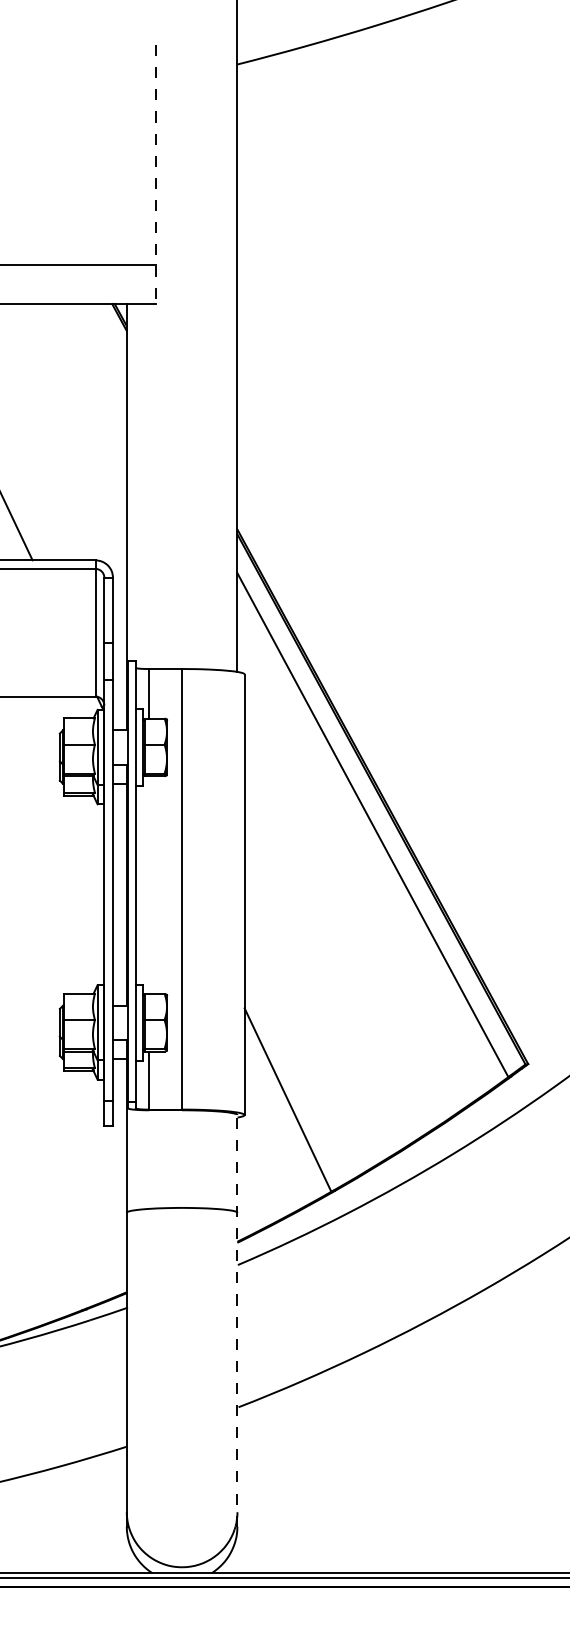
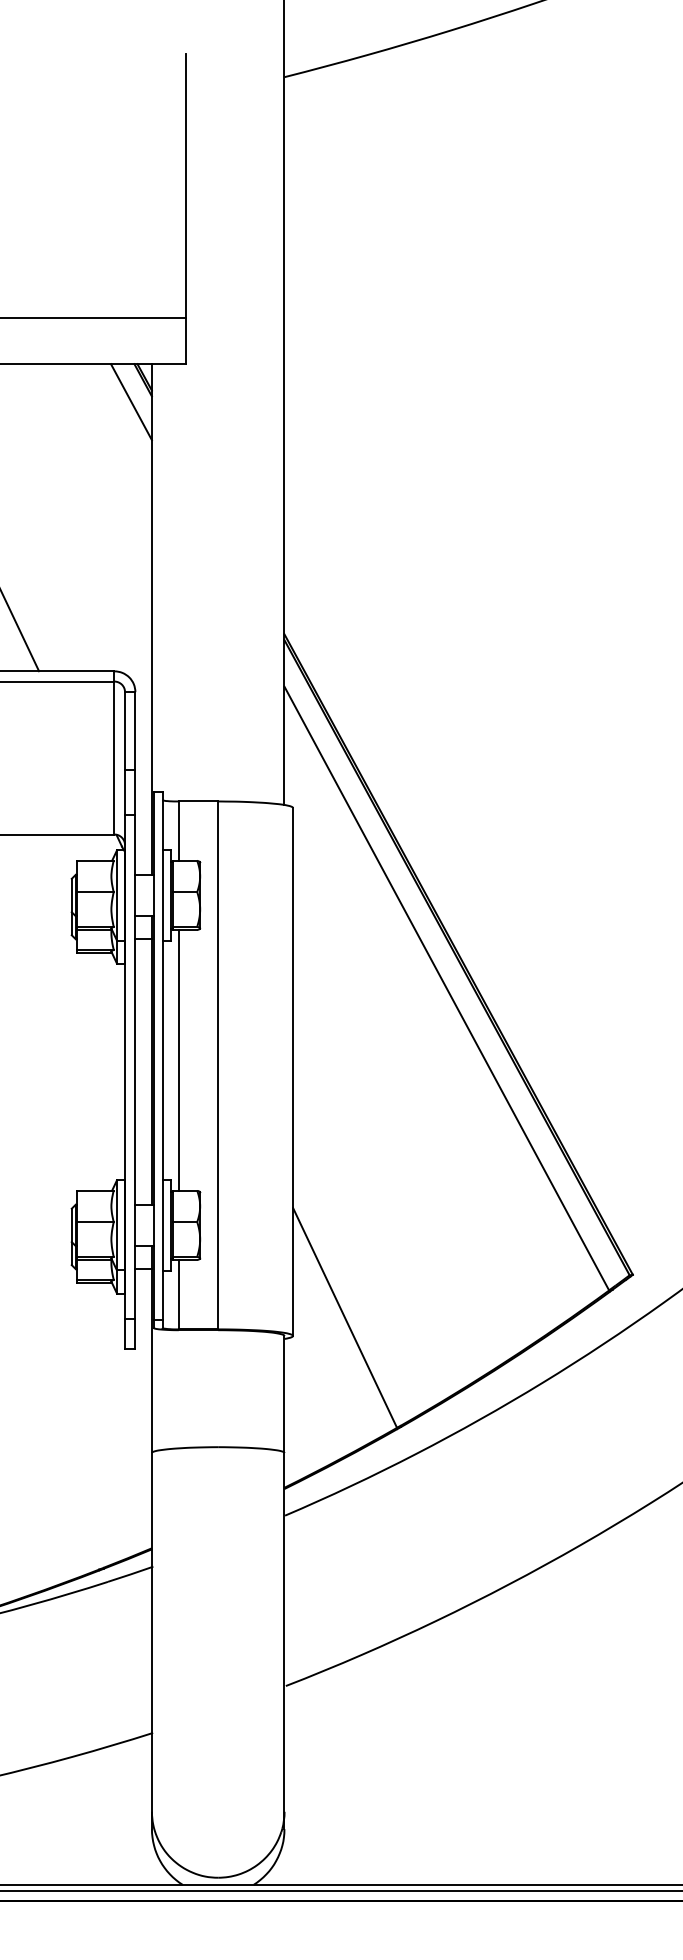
line: (155, 174) -> (186, 209), dashed -> solid
line: (109, 336) -> (131, 402), added
line: (148, 885) -> (178, 1060), added
line: (237, 1320) -> (284, 1582), dashed -> solid

